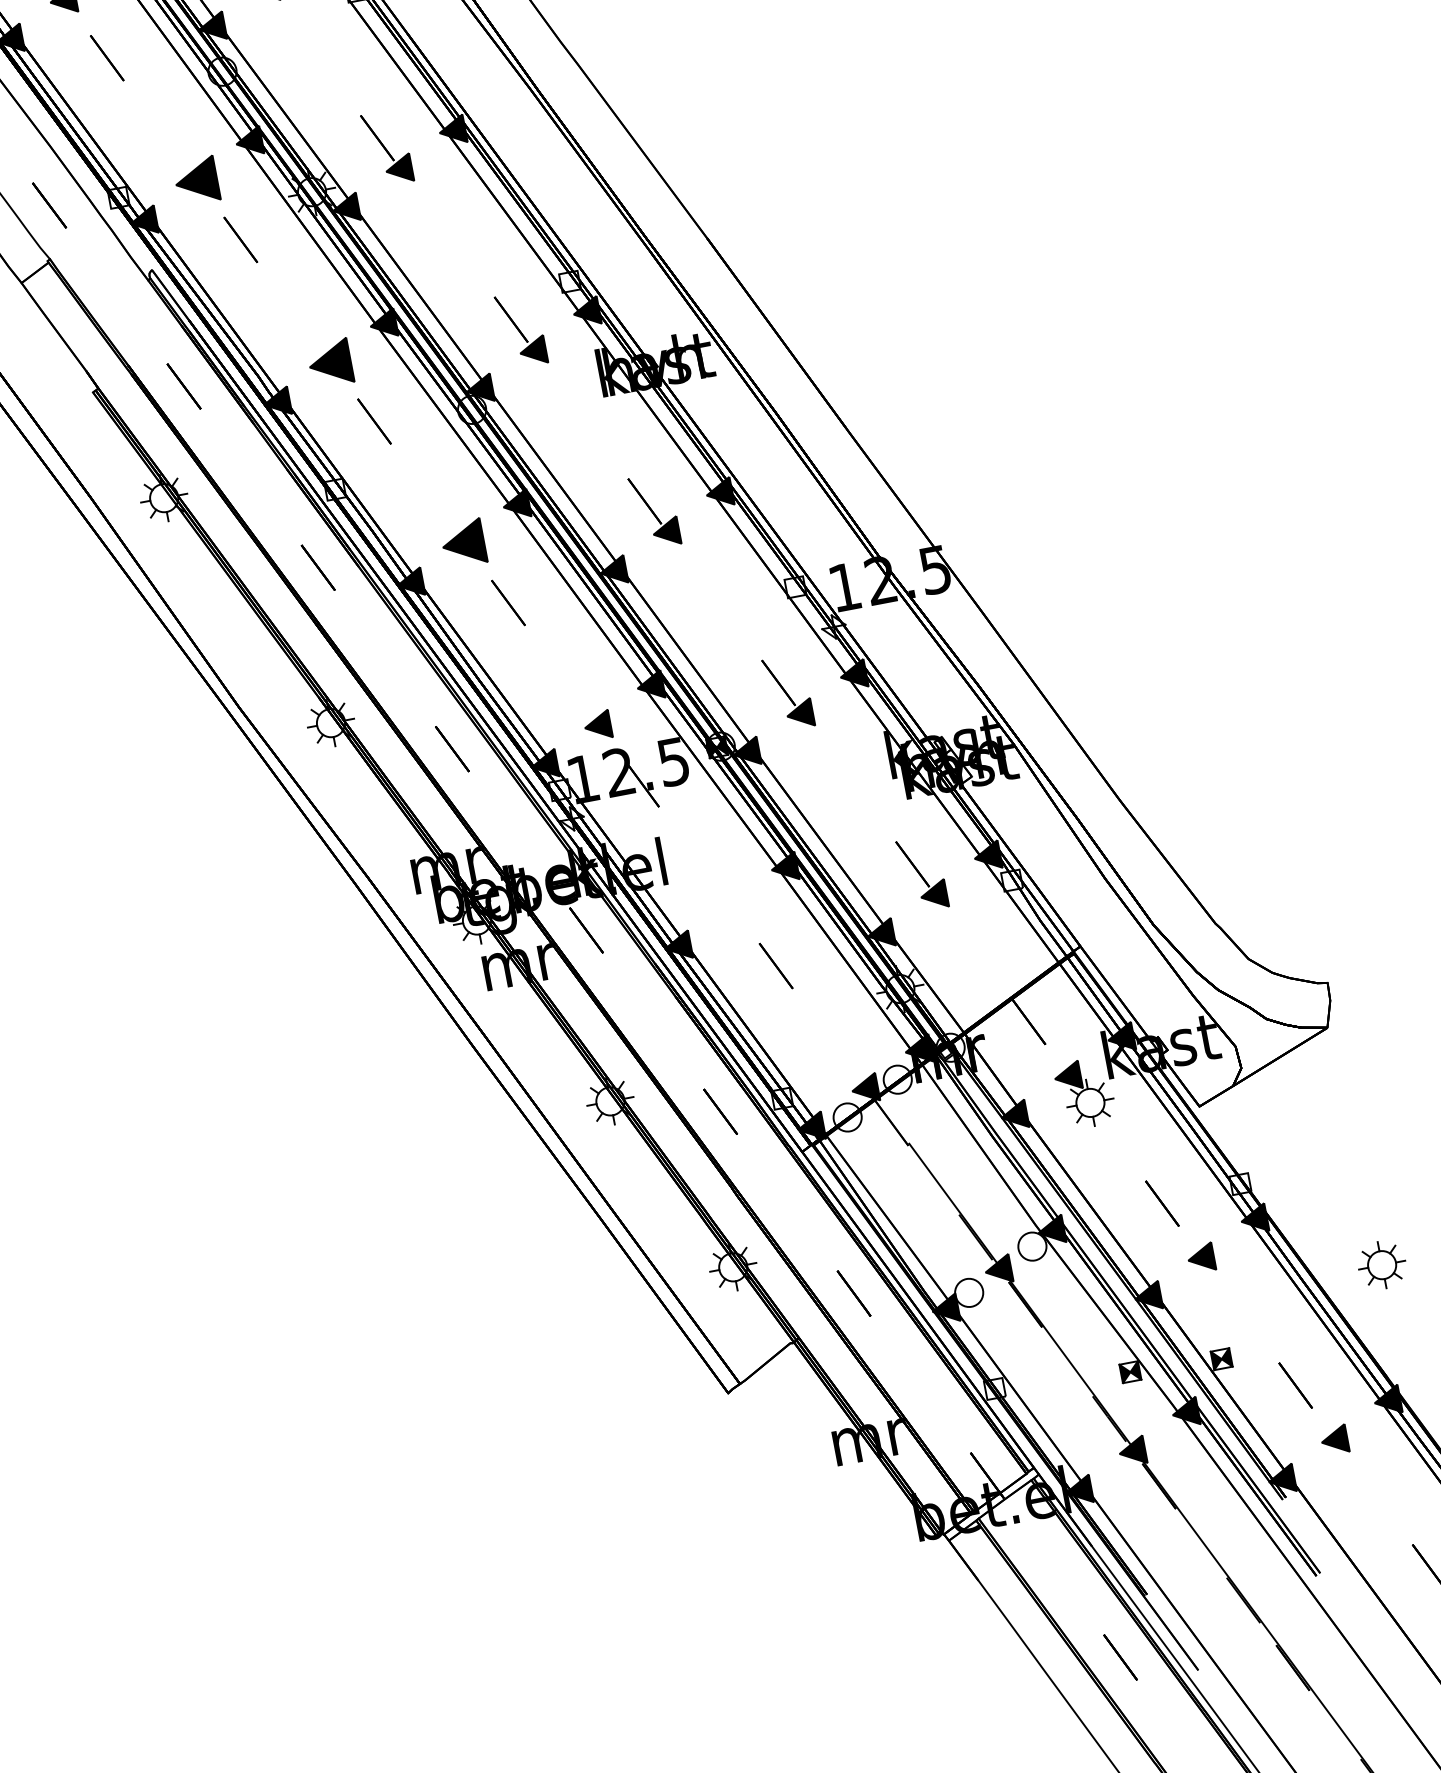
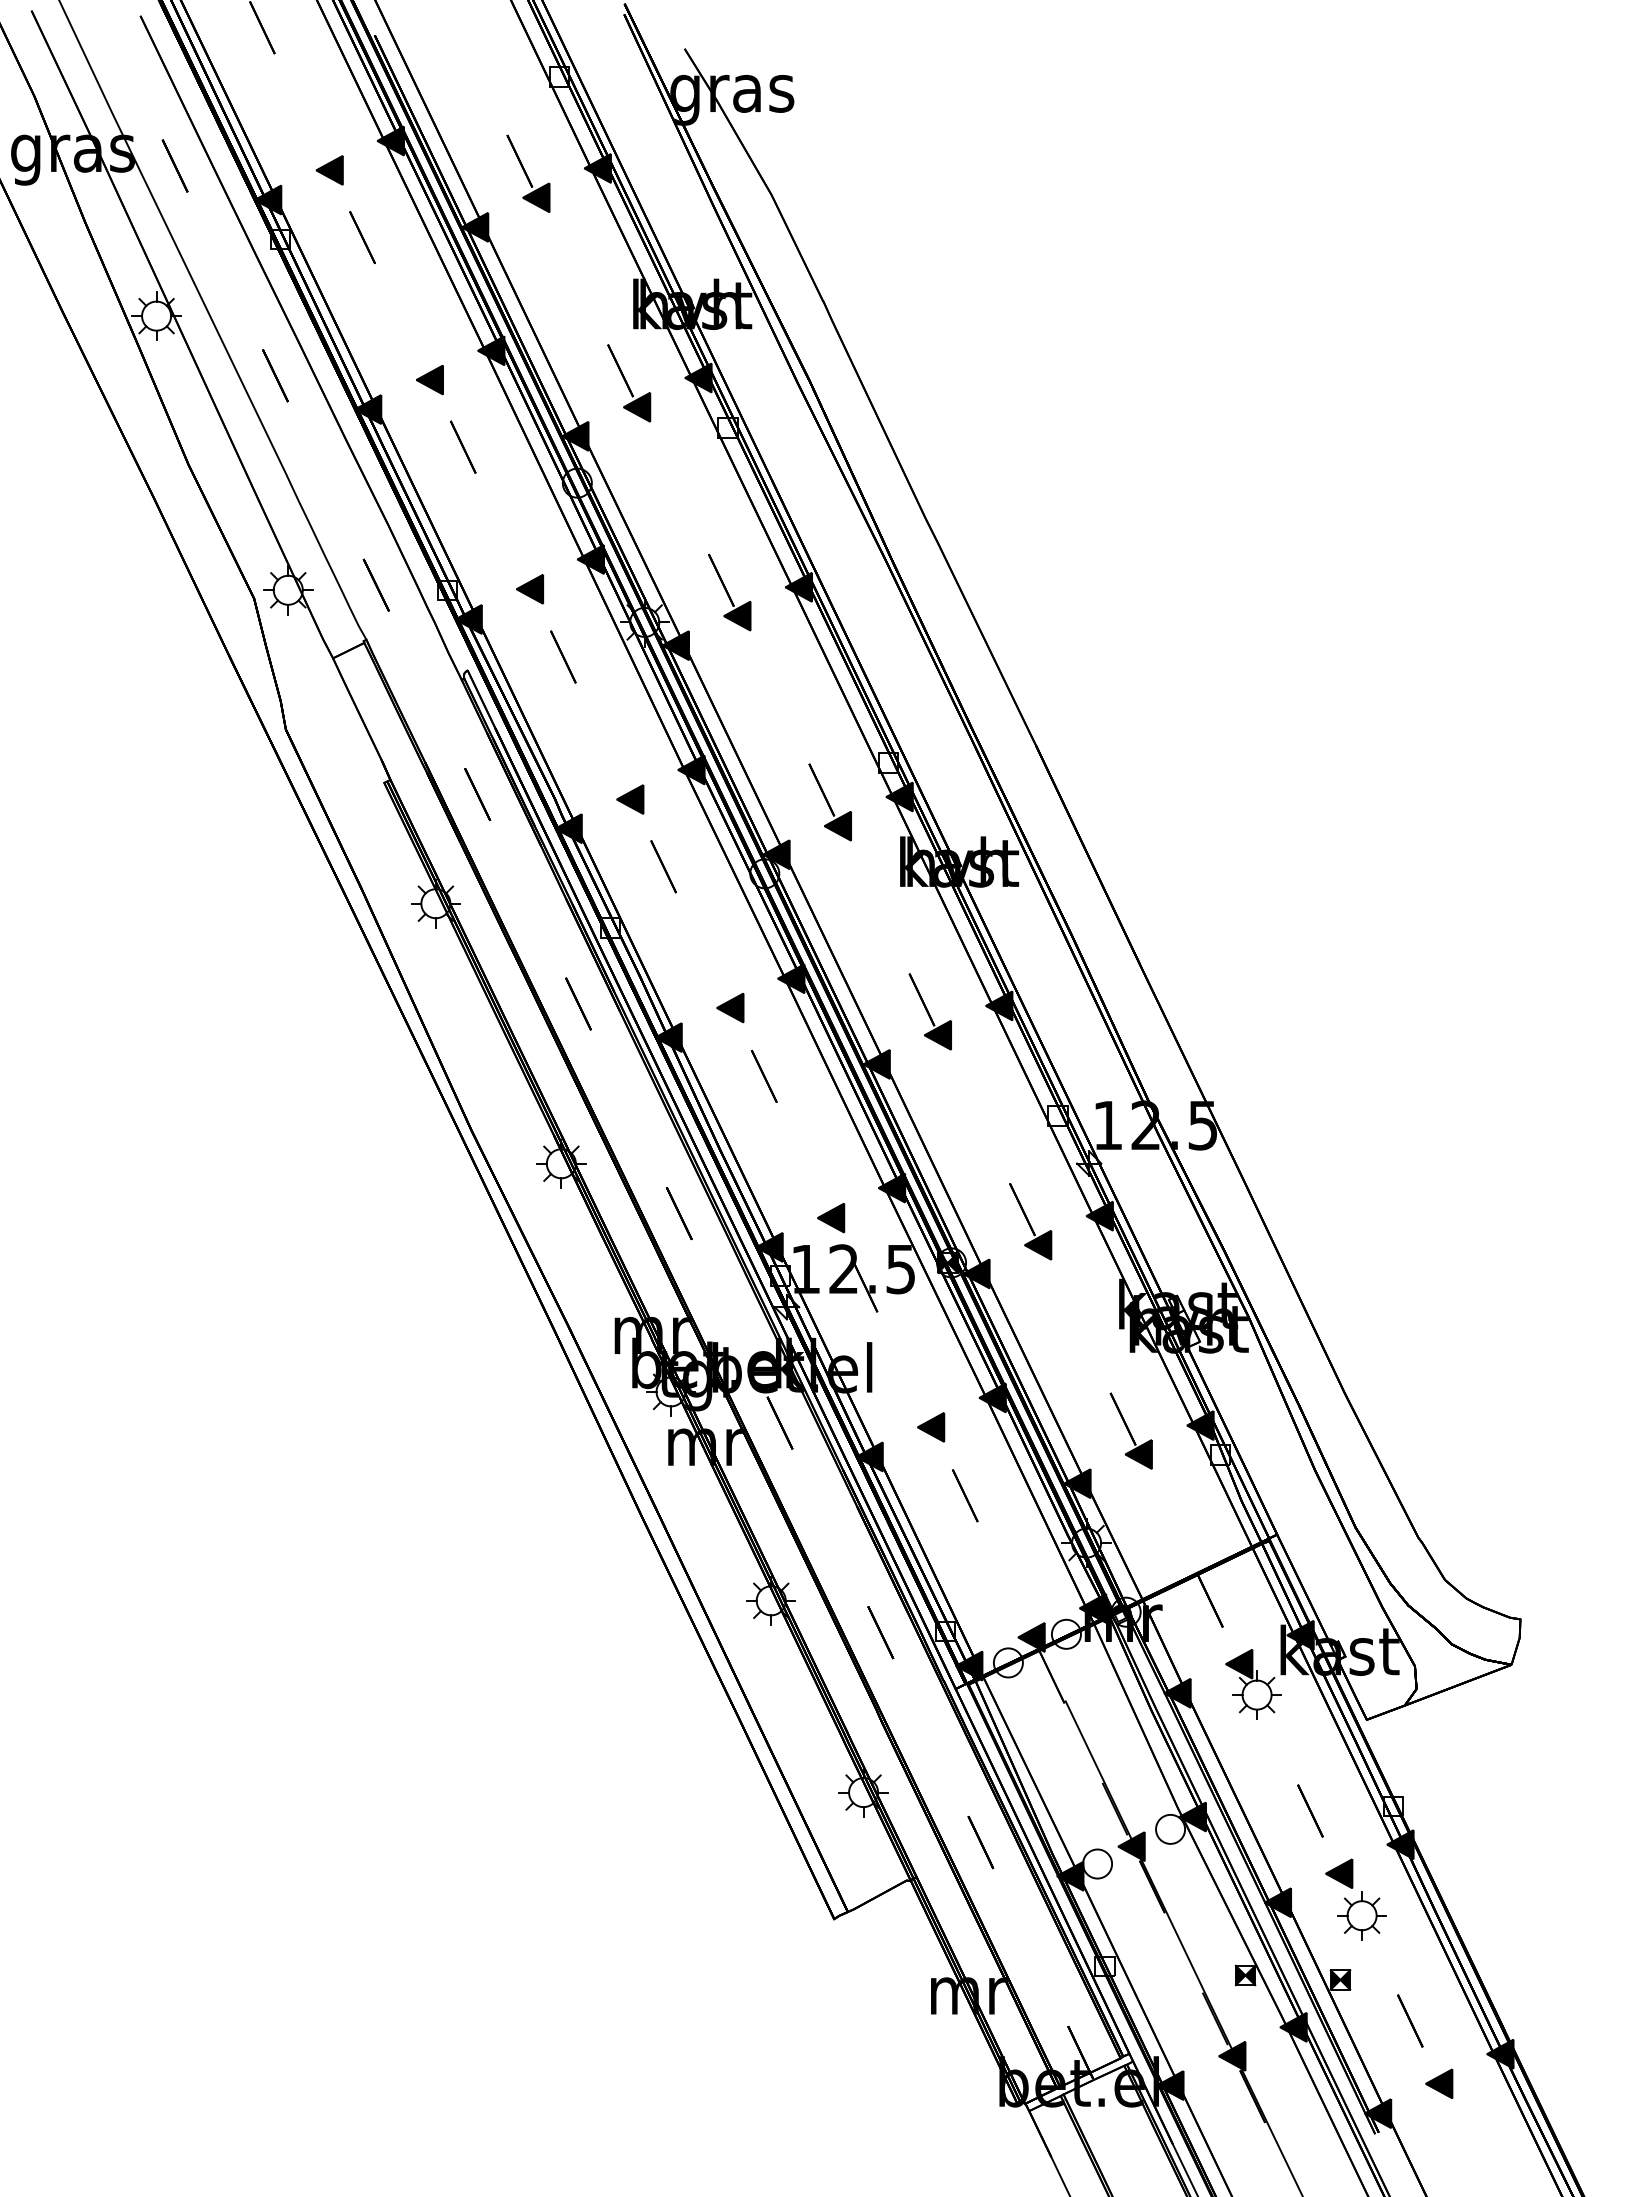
part: (196, 181) -> (529, 589), size x0.62
part: (330, 363) -> (630, 799), size x0.62
part: (463, 544) -> (730, 1008), size x0.62
part: (731, 907) -> (931, 1427), added
part: (1381, 1265) -> (1361, 1915), moved

